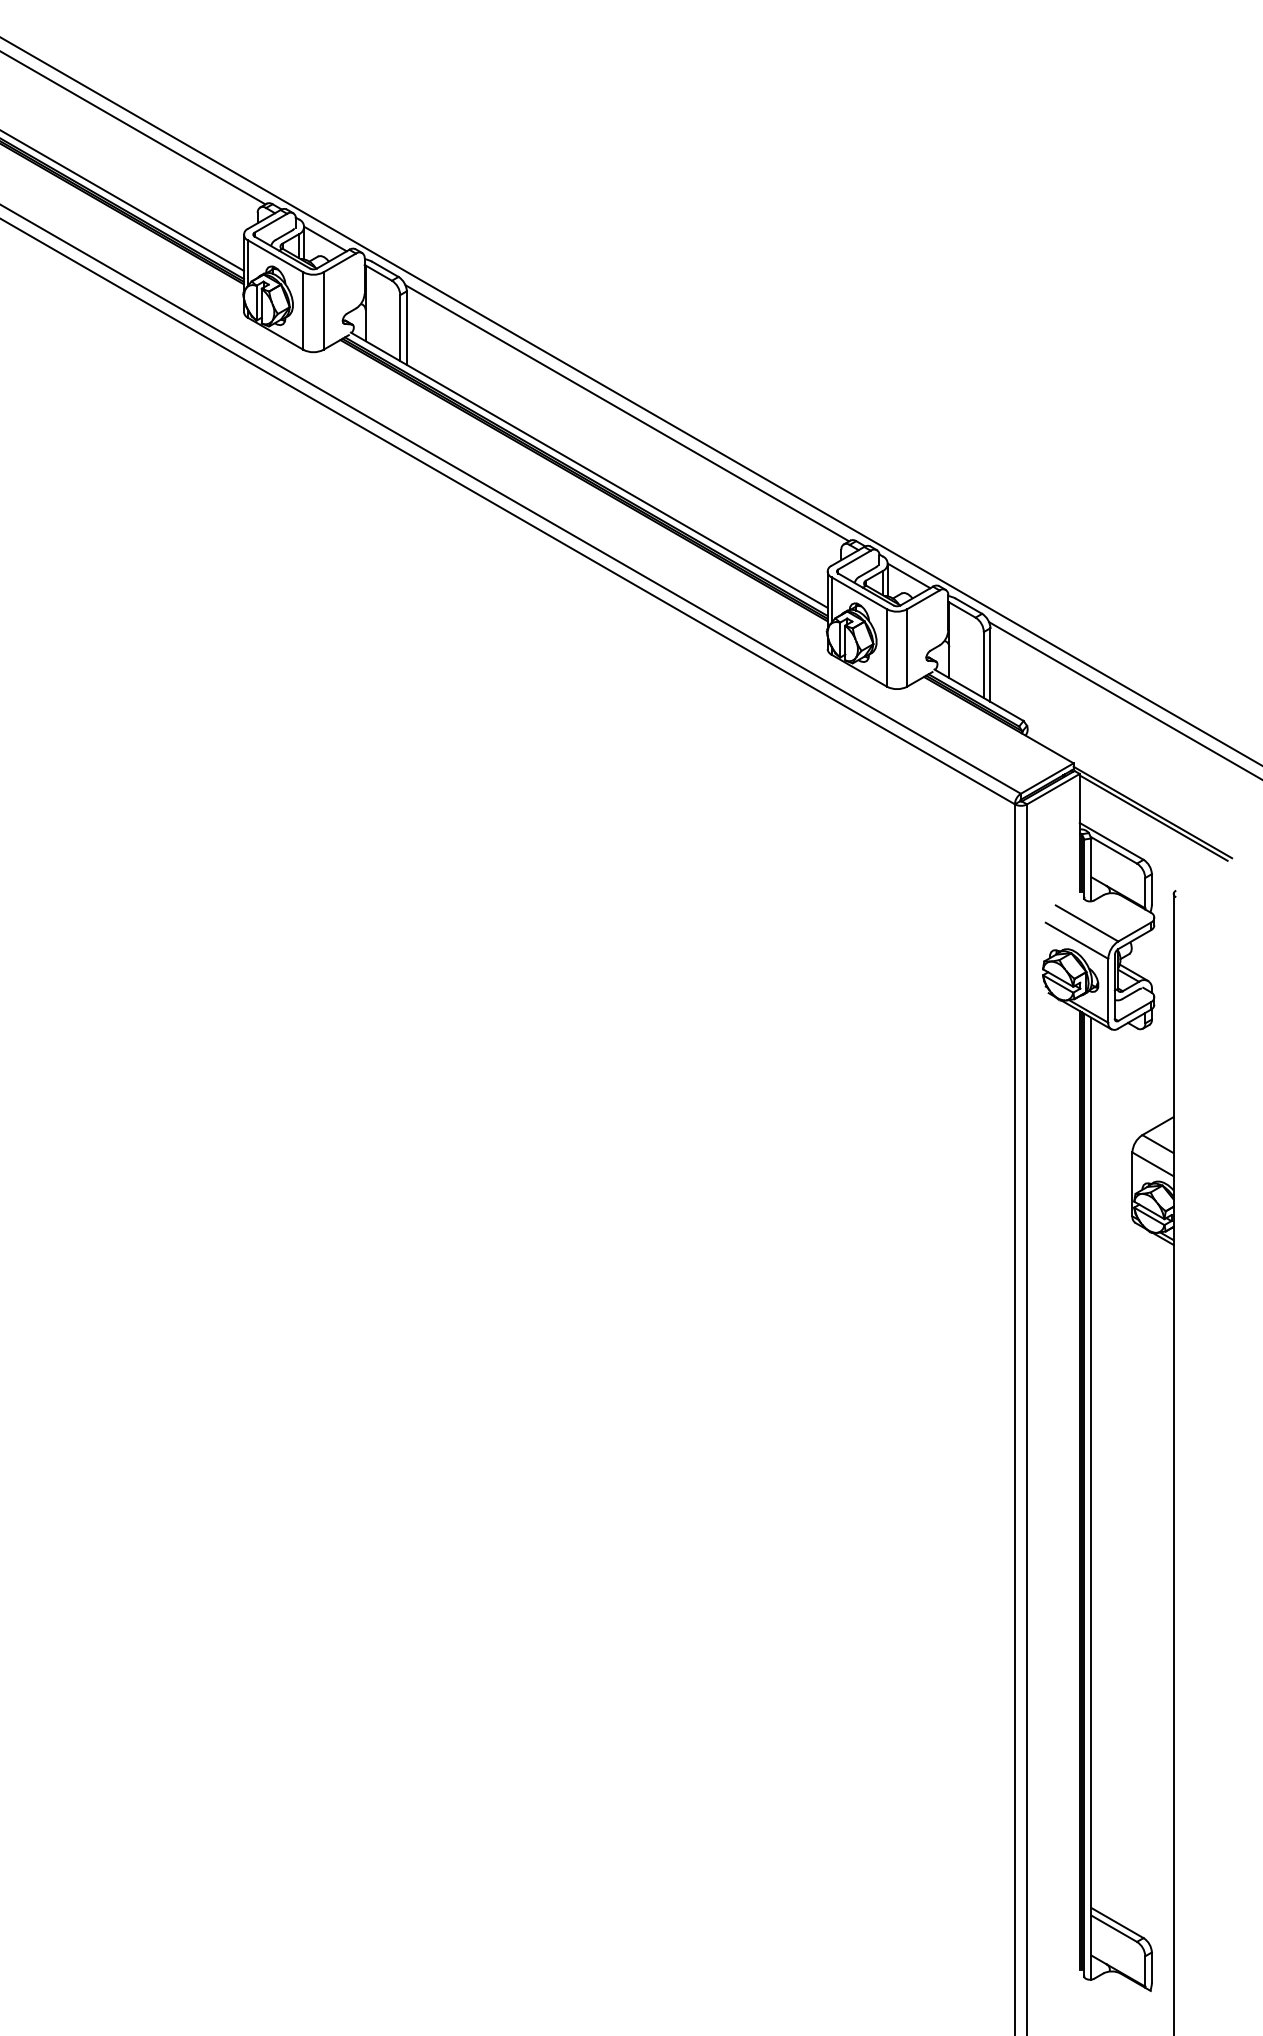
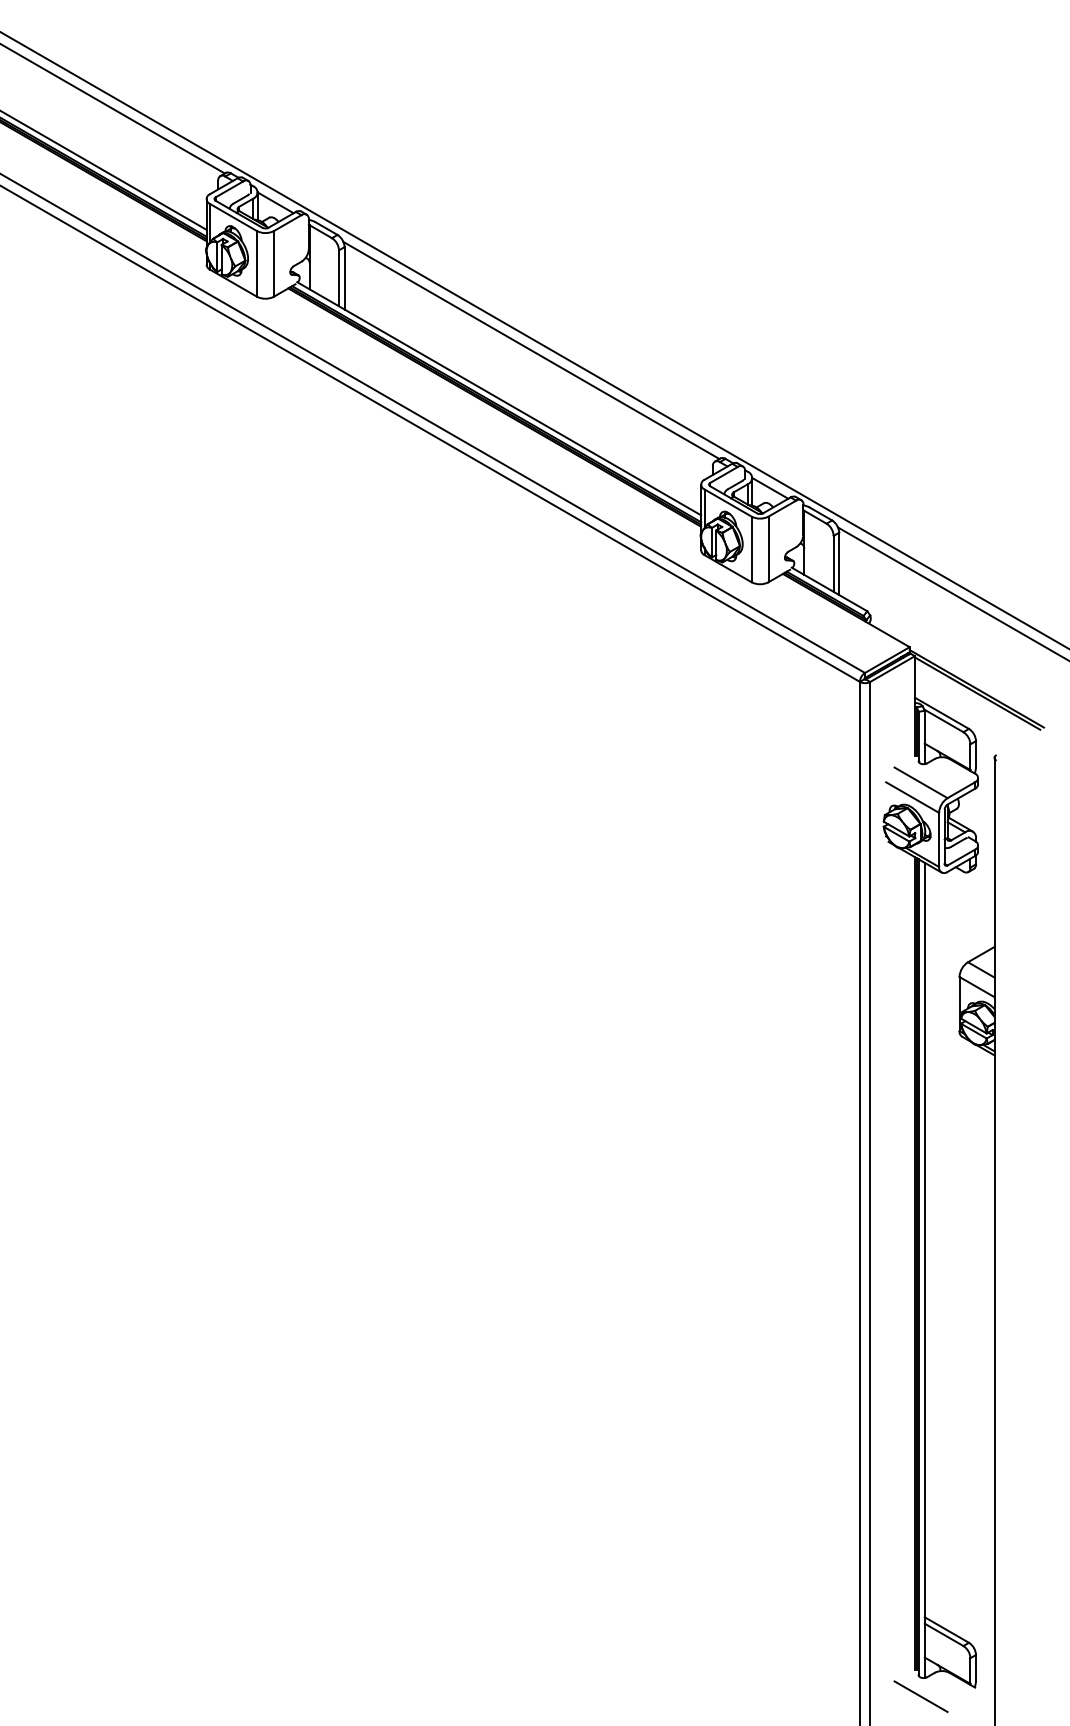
line: (1086, 2001) -> (920, 1696), added

